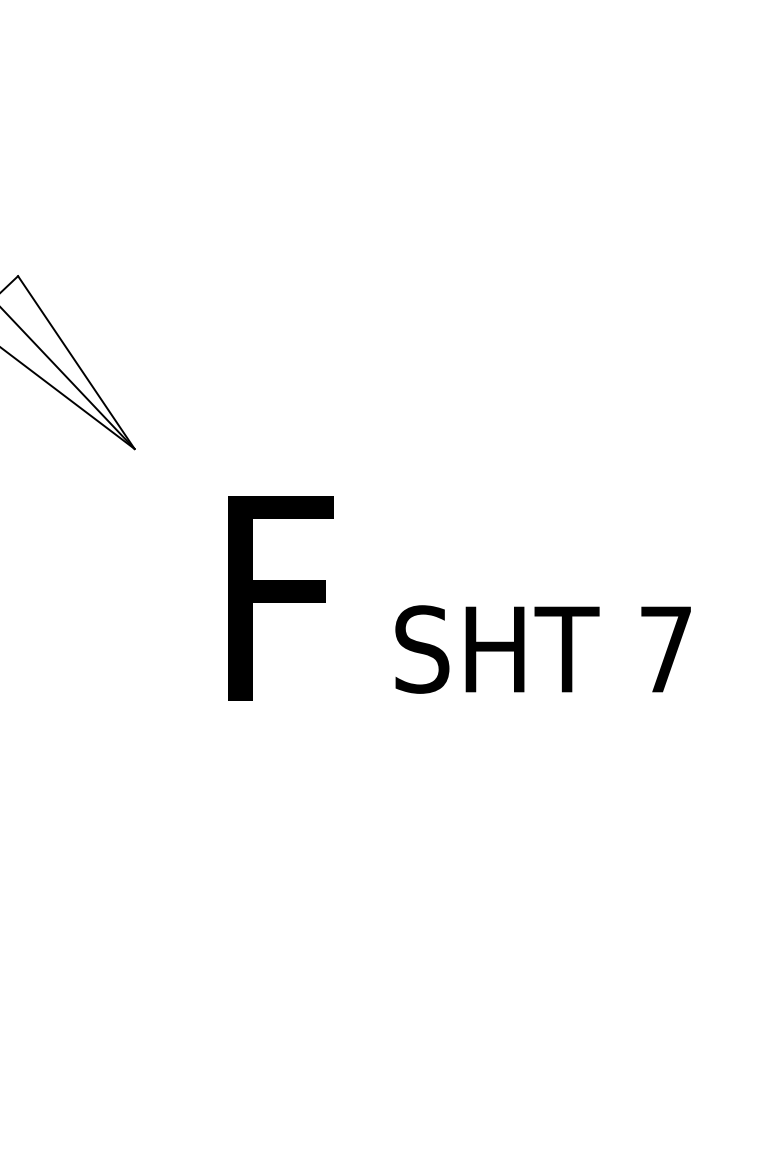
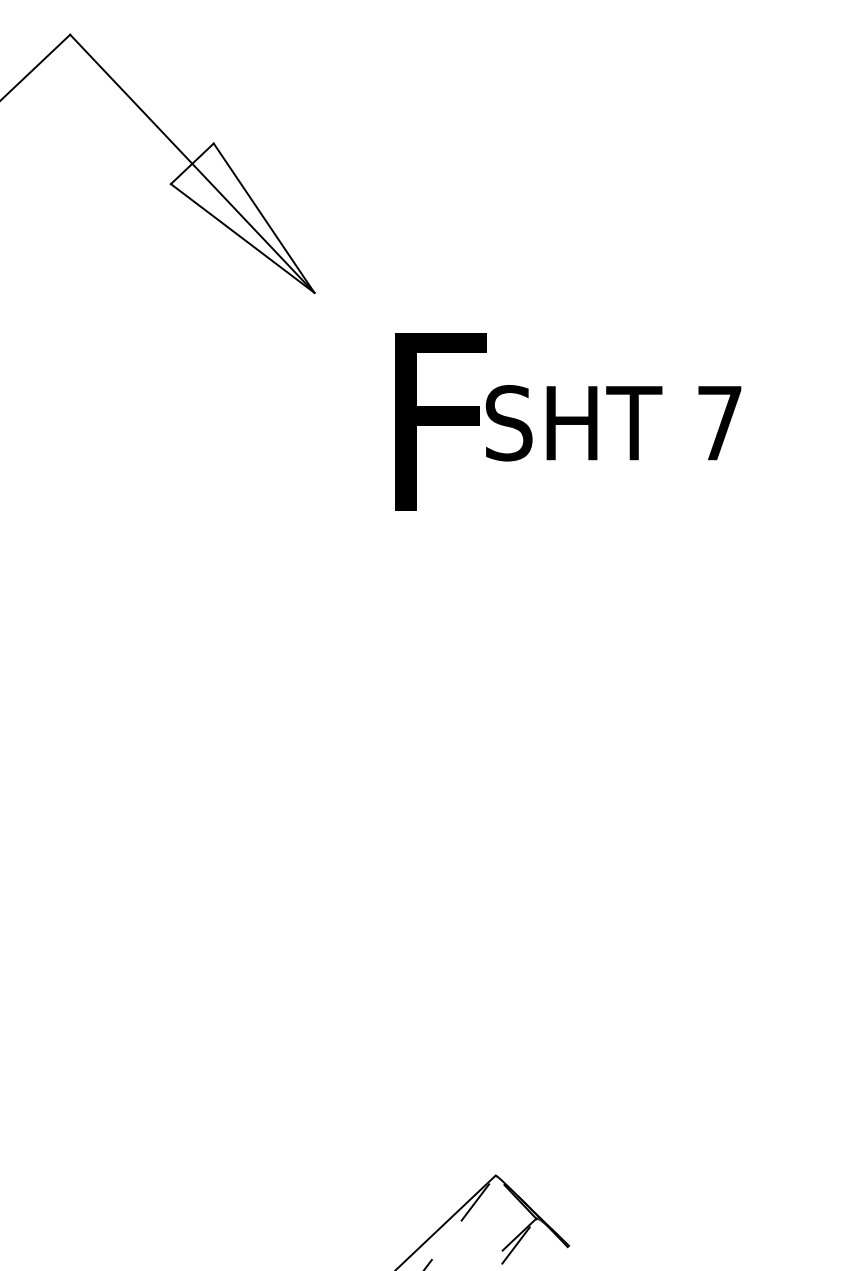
text: (543, 649) -> (613, 423), moved

